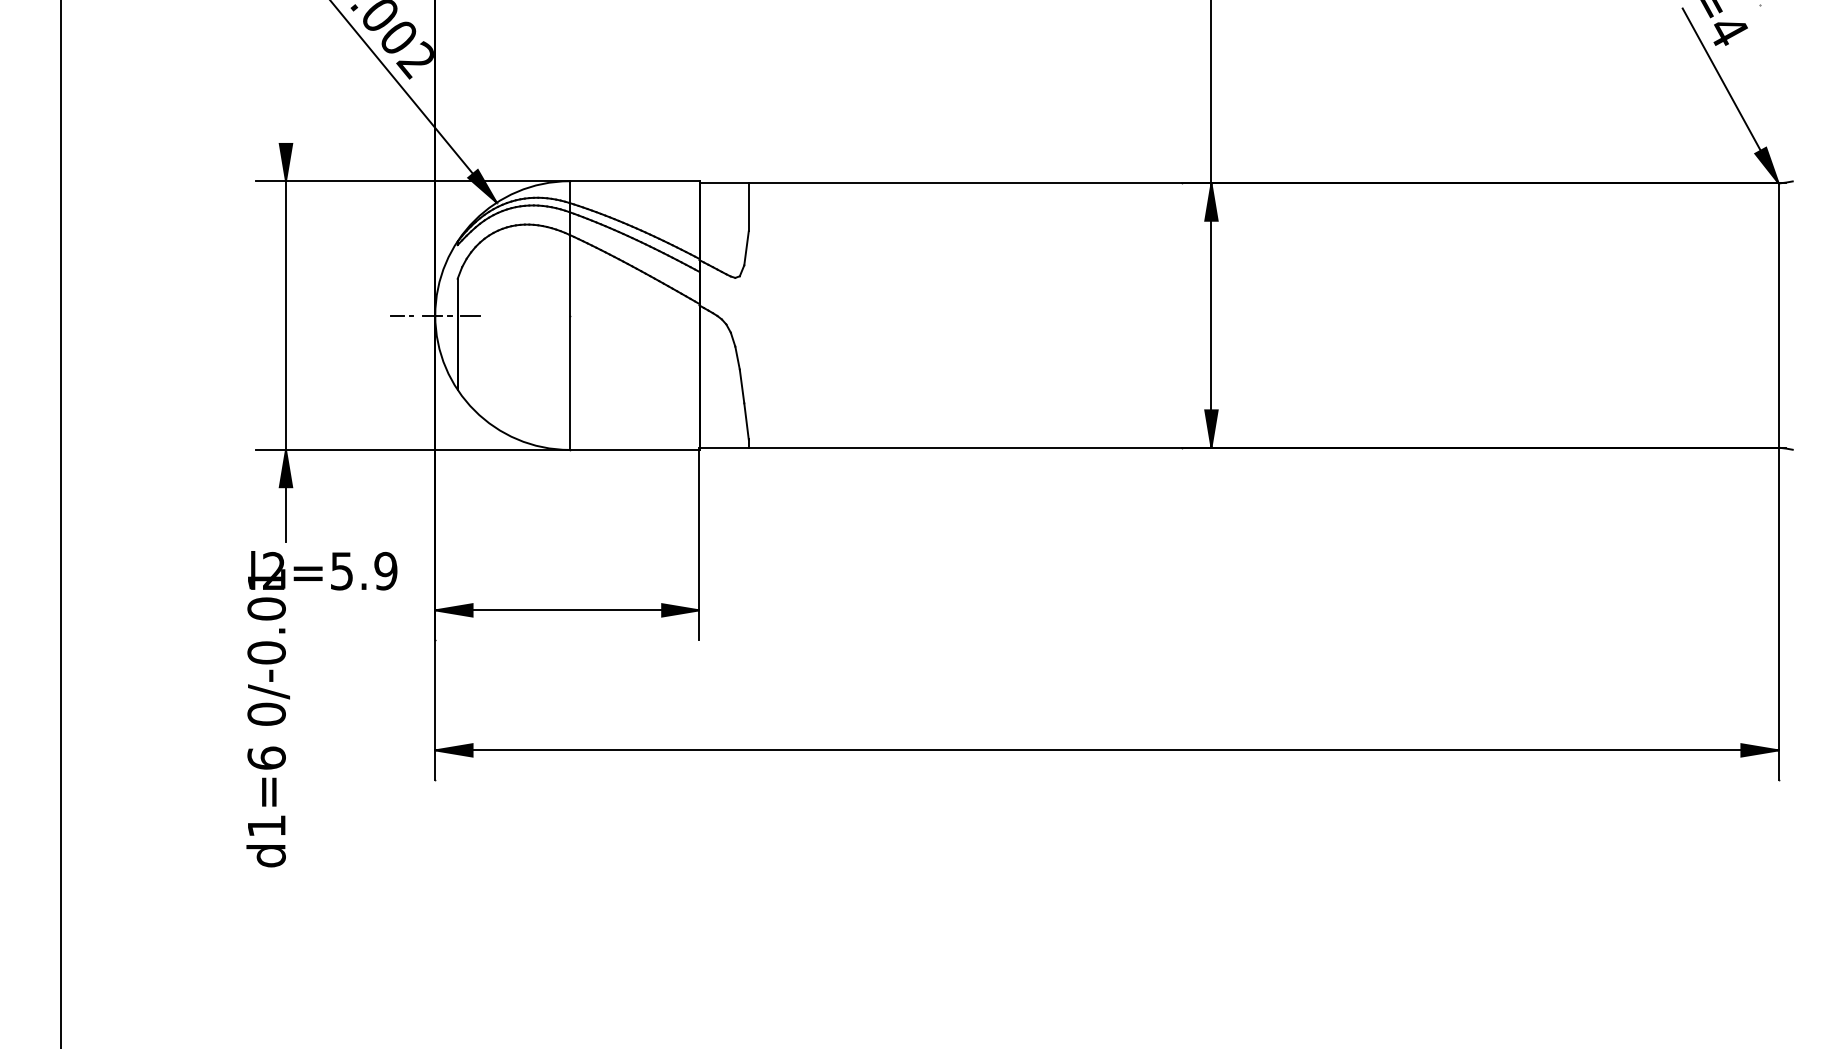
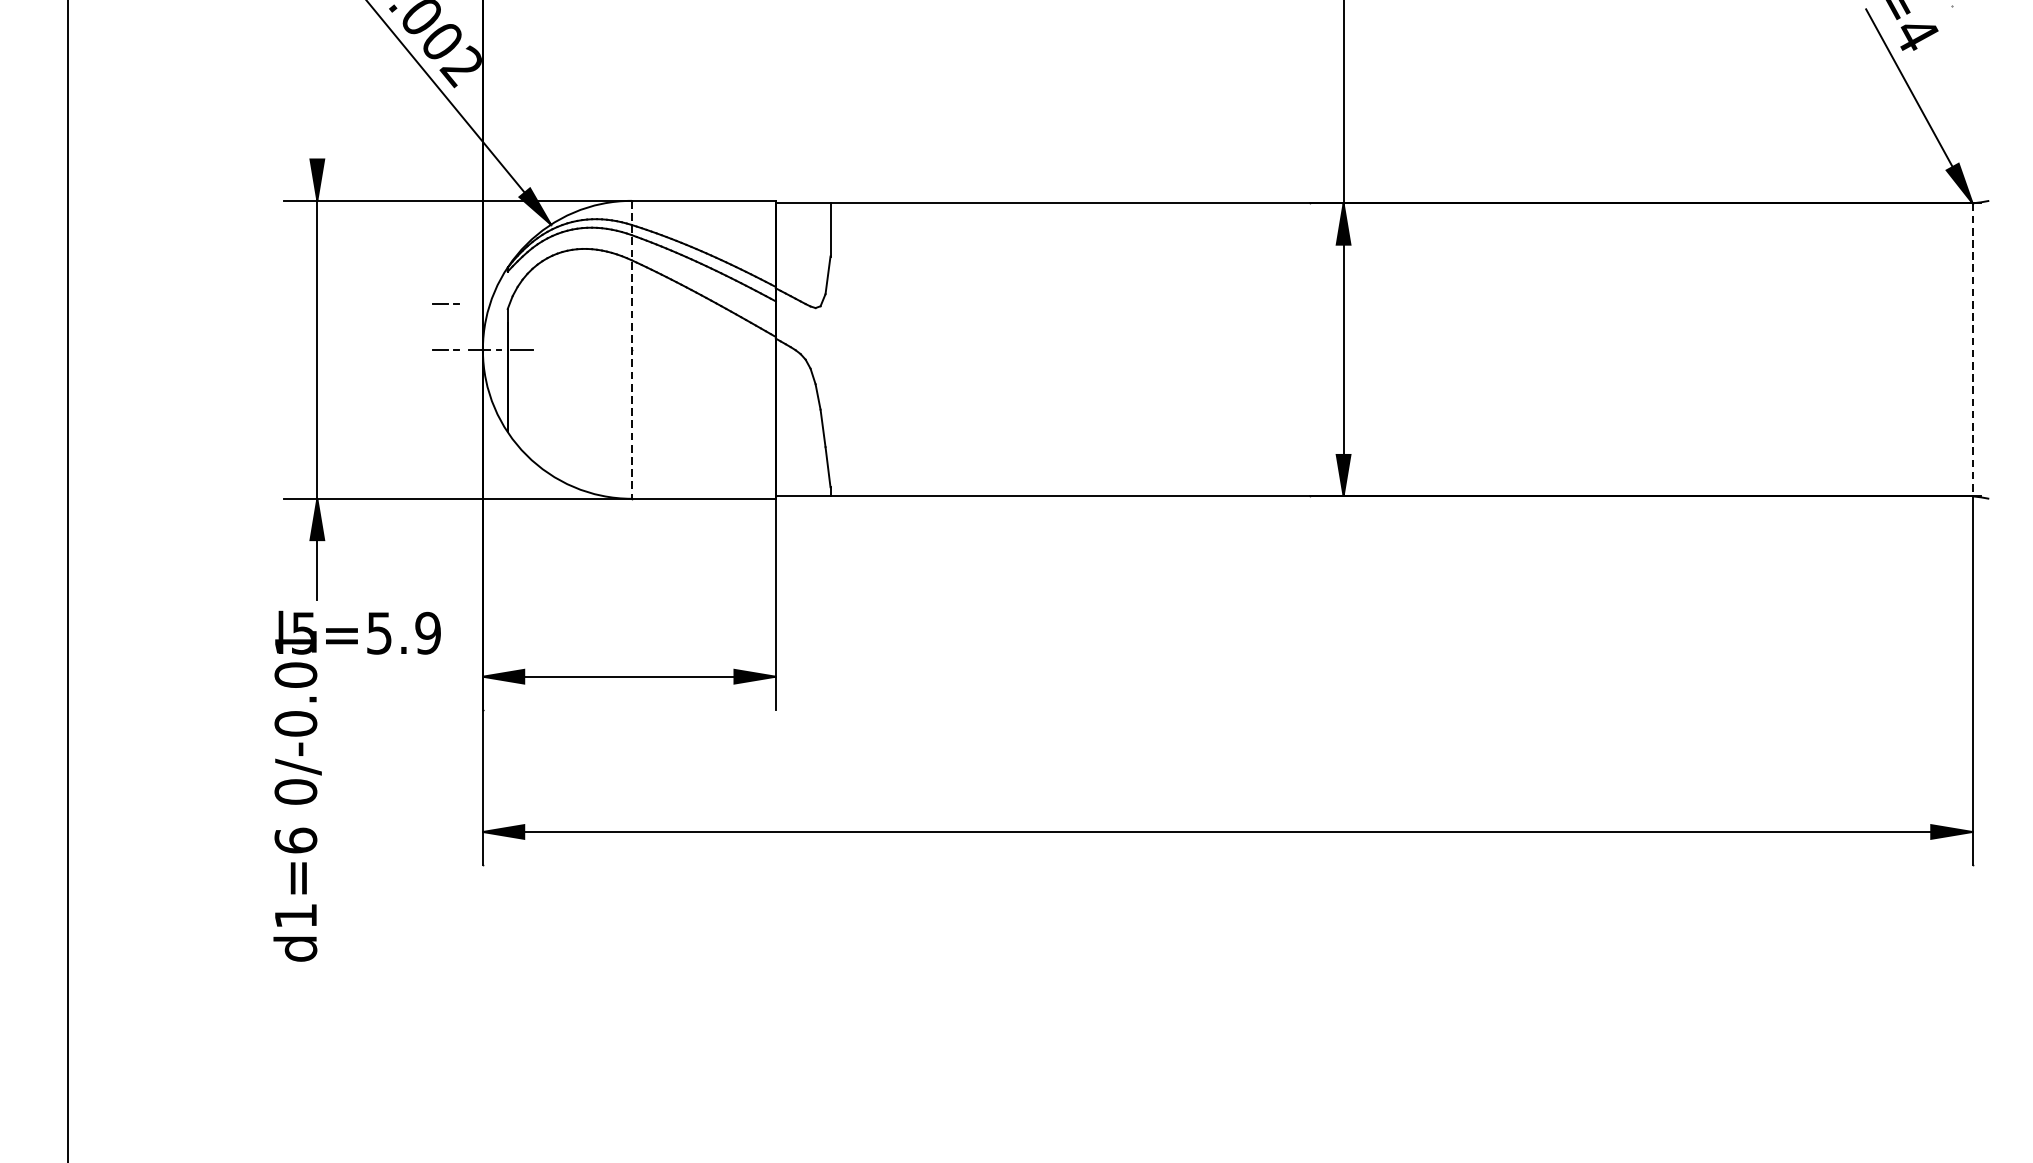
line: (401, 274) -> (445, 304), added
line: (569, 316) -> (631, 350), solid -> dashed
line: (1778, 316) -> (1972, 350), solid -> dashed
text: (273, 570) -> (303, 632), l2=5.9 -> l5=5.9

